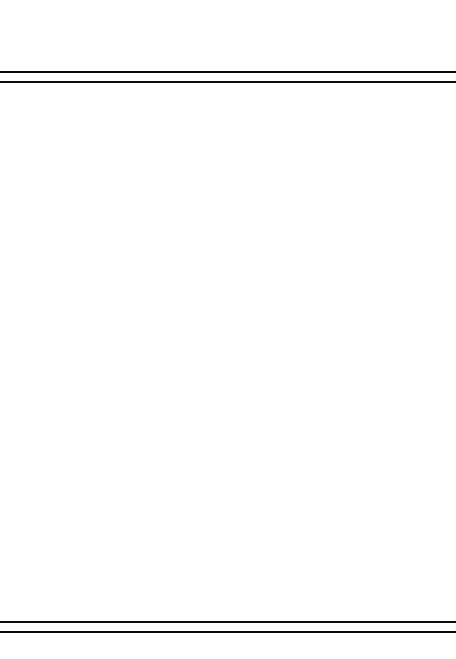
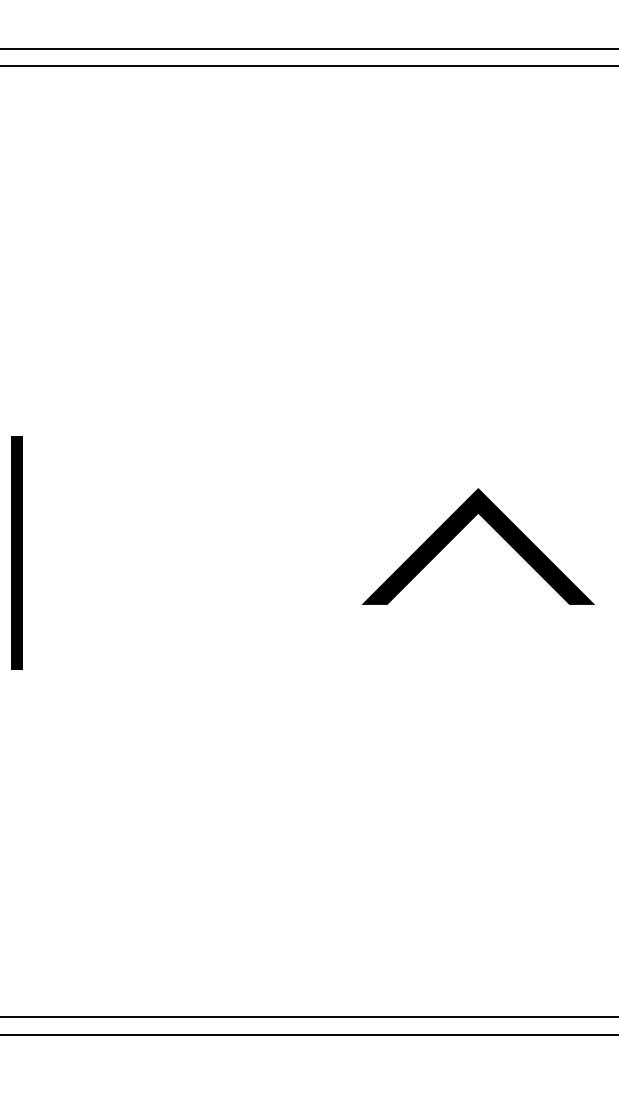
fill: (340, 354) -> (478, 546), added
fill: (77, 357) -> (15, 551), added

